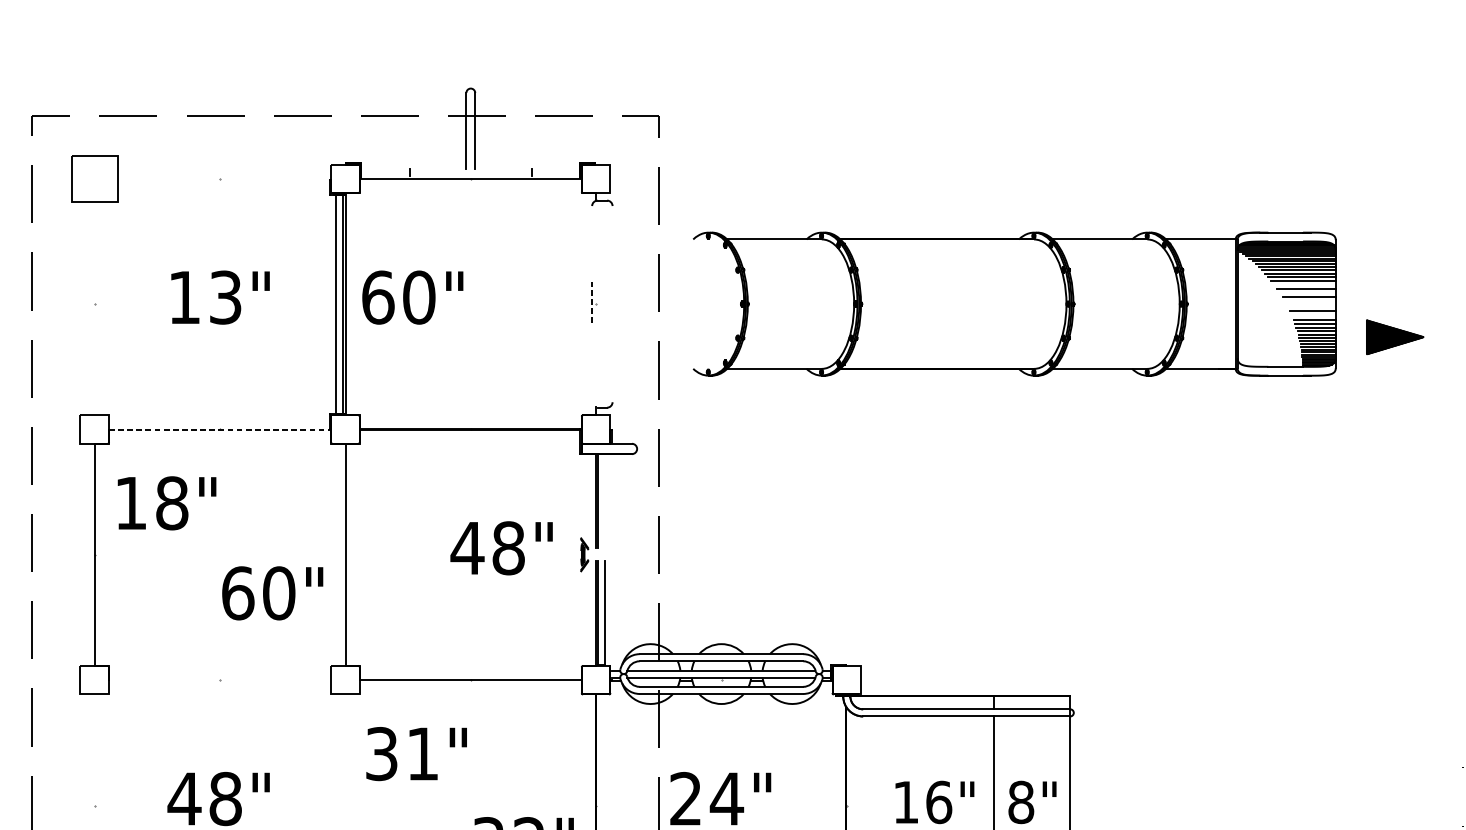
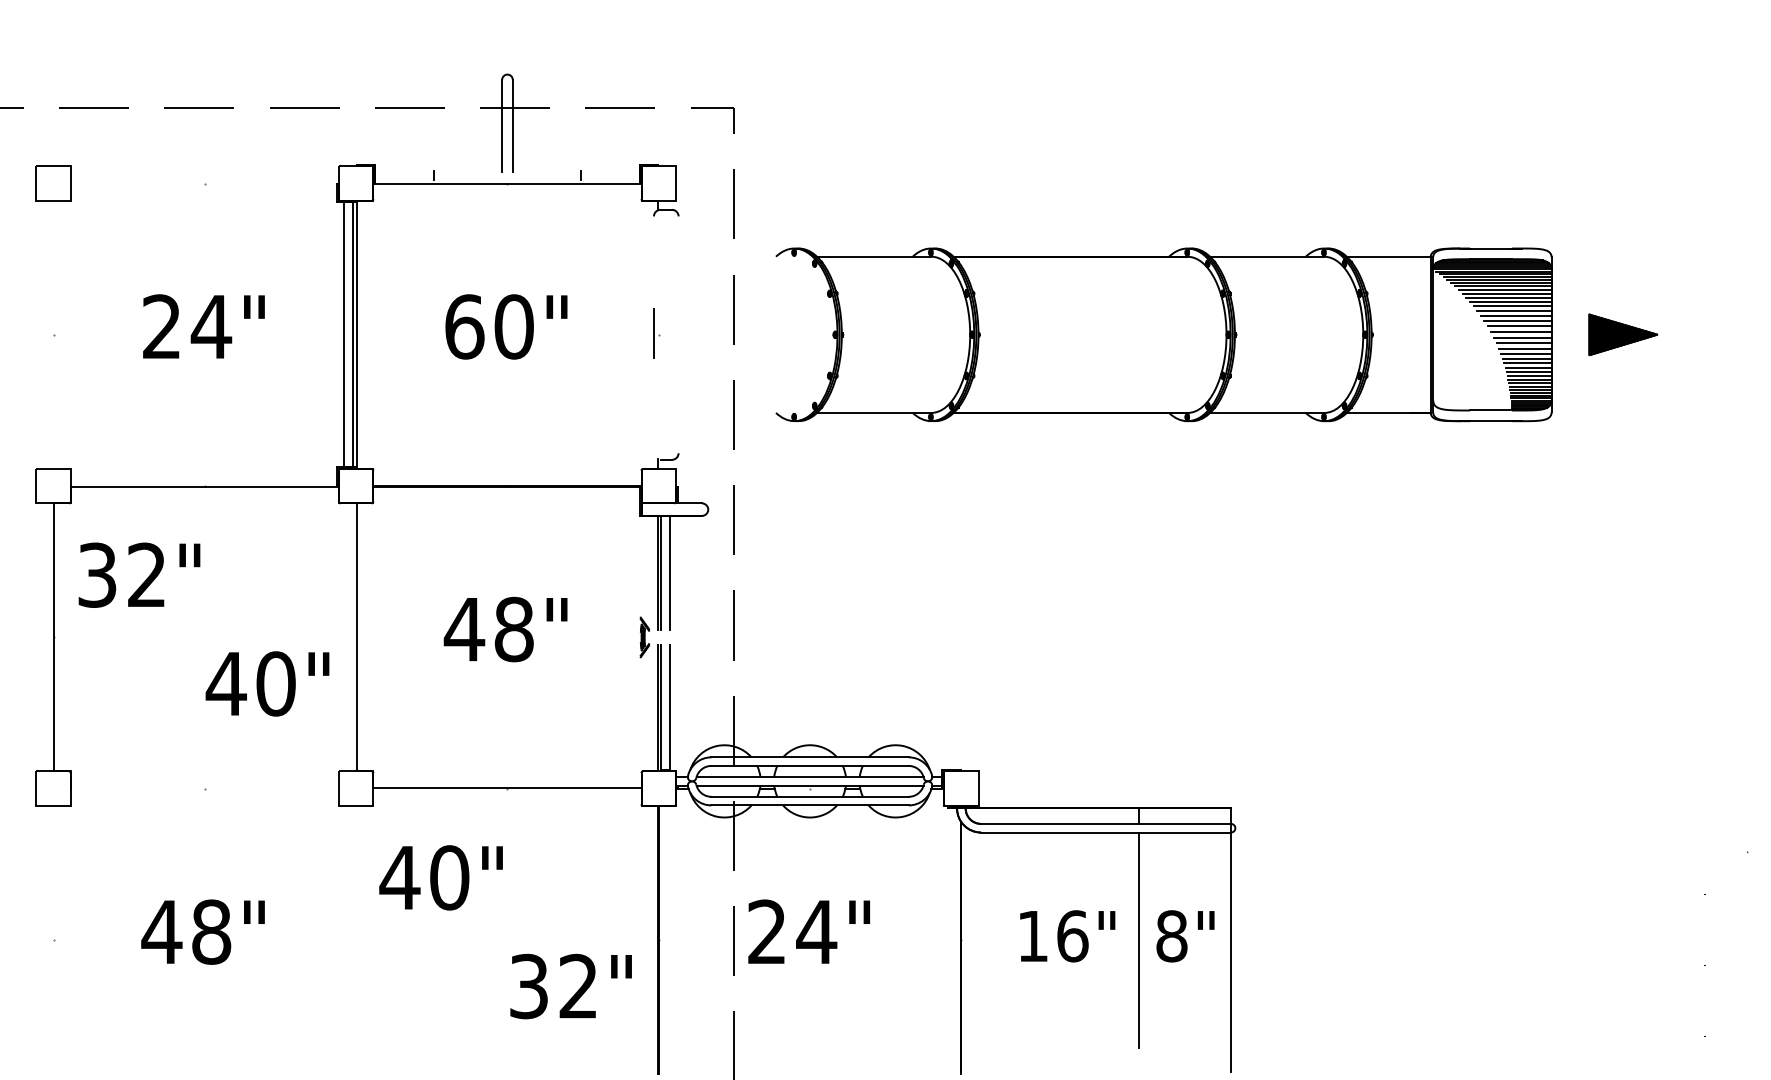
part: (94, 178) -> (53, 183), size x0.62
line: (1305, 284) -> (1514, 311), added
line: (1307, 292) -> (1517, 320), added
text: (205, 297) -> (187, 326), 13" -> 24"
text: (412, 297) -> (506, 326), moved
line: (1310, 301) -> (1520, 331), added
line: (591, 303) -> (653, 333), dashed -> solid
line: (1311, 307) -> (1522, 338), added
line: (1313, 315) -> (1524, 348), added
part: (1395, 337) -> (1623, 334), moved
line: (220, 429) -> (205, 486), dashed -> solid
line: (605, 501) -> (670, 572), added
text: (151, 502) -> (122, 574), 18" -> 32"
text: (501, 548) -> (505, 629), moved
text: (237, 592) -> (225, 683), 60" -> 40"
text: (402, 753) -> (424, 877), 31" -> 40"

